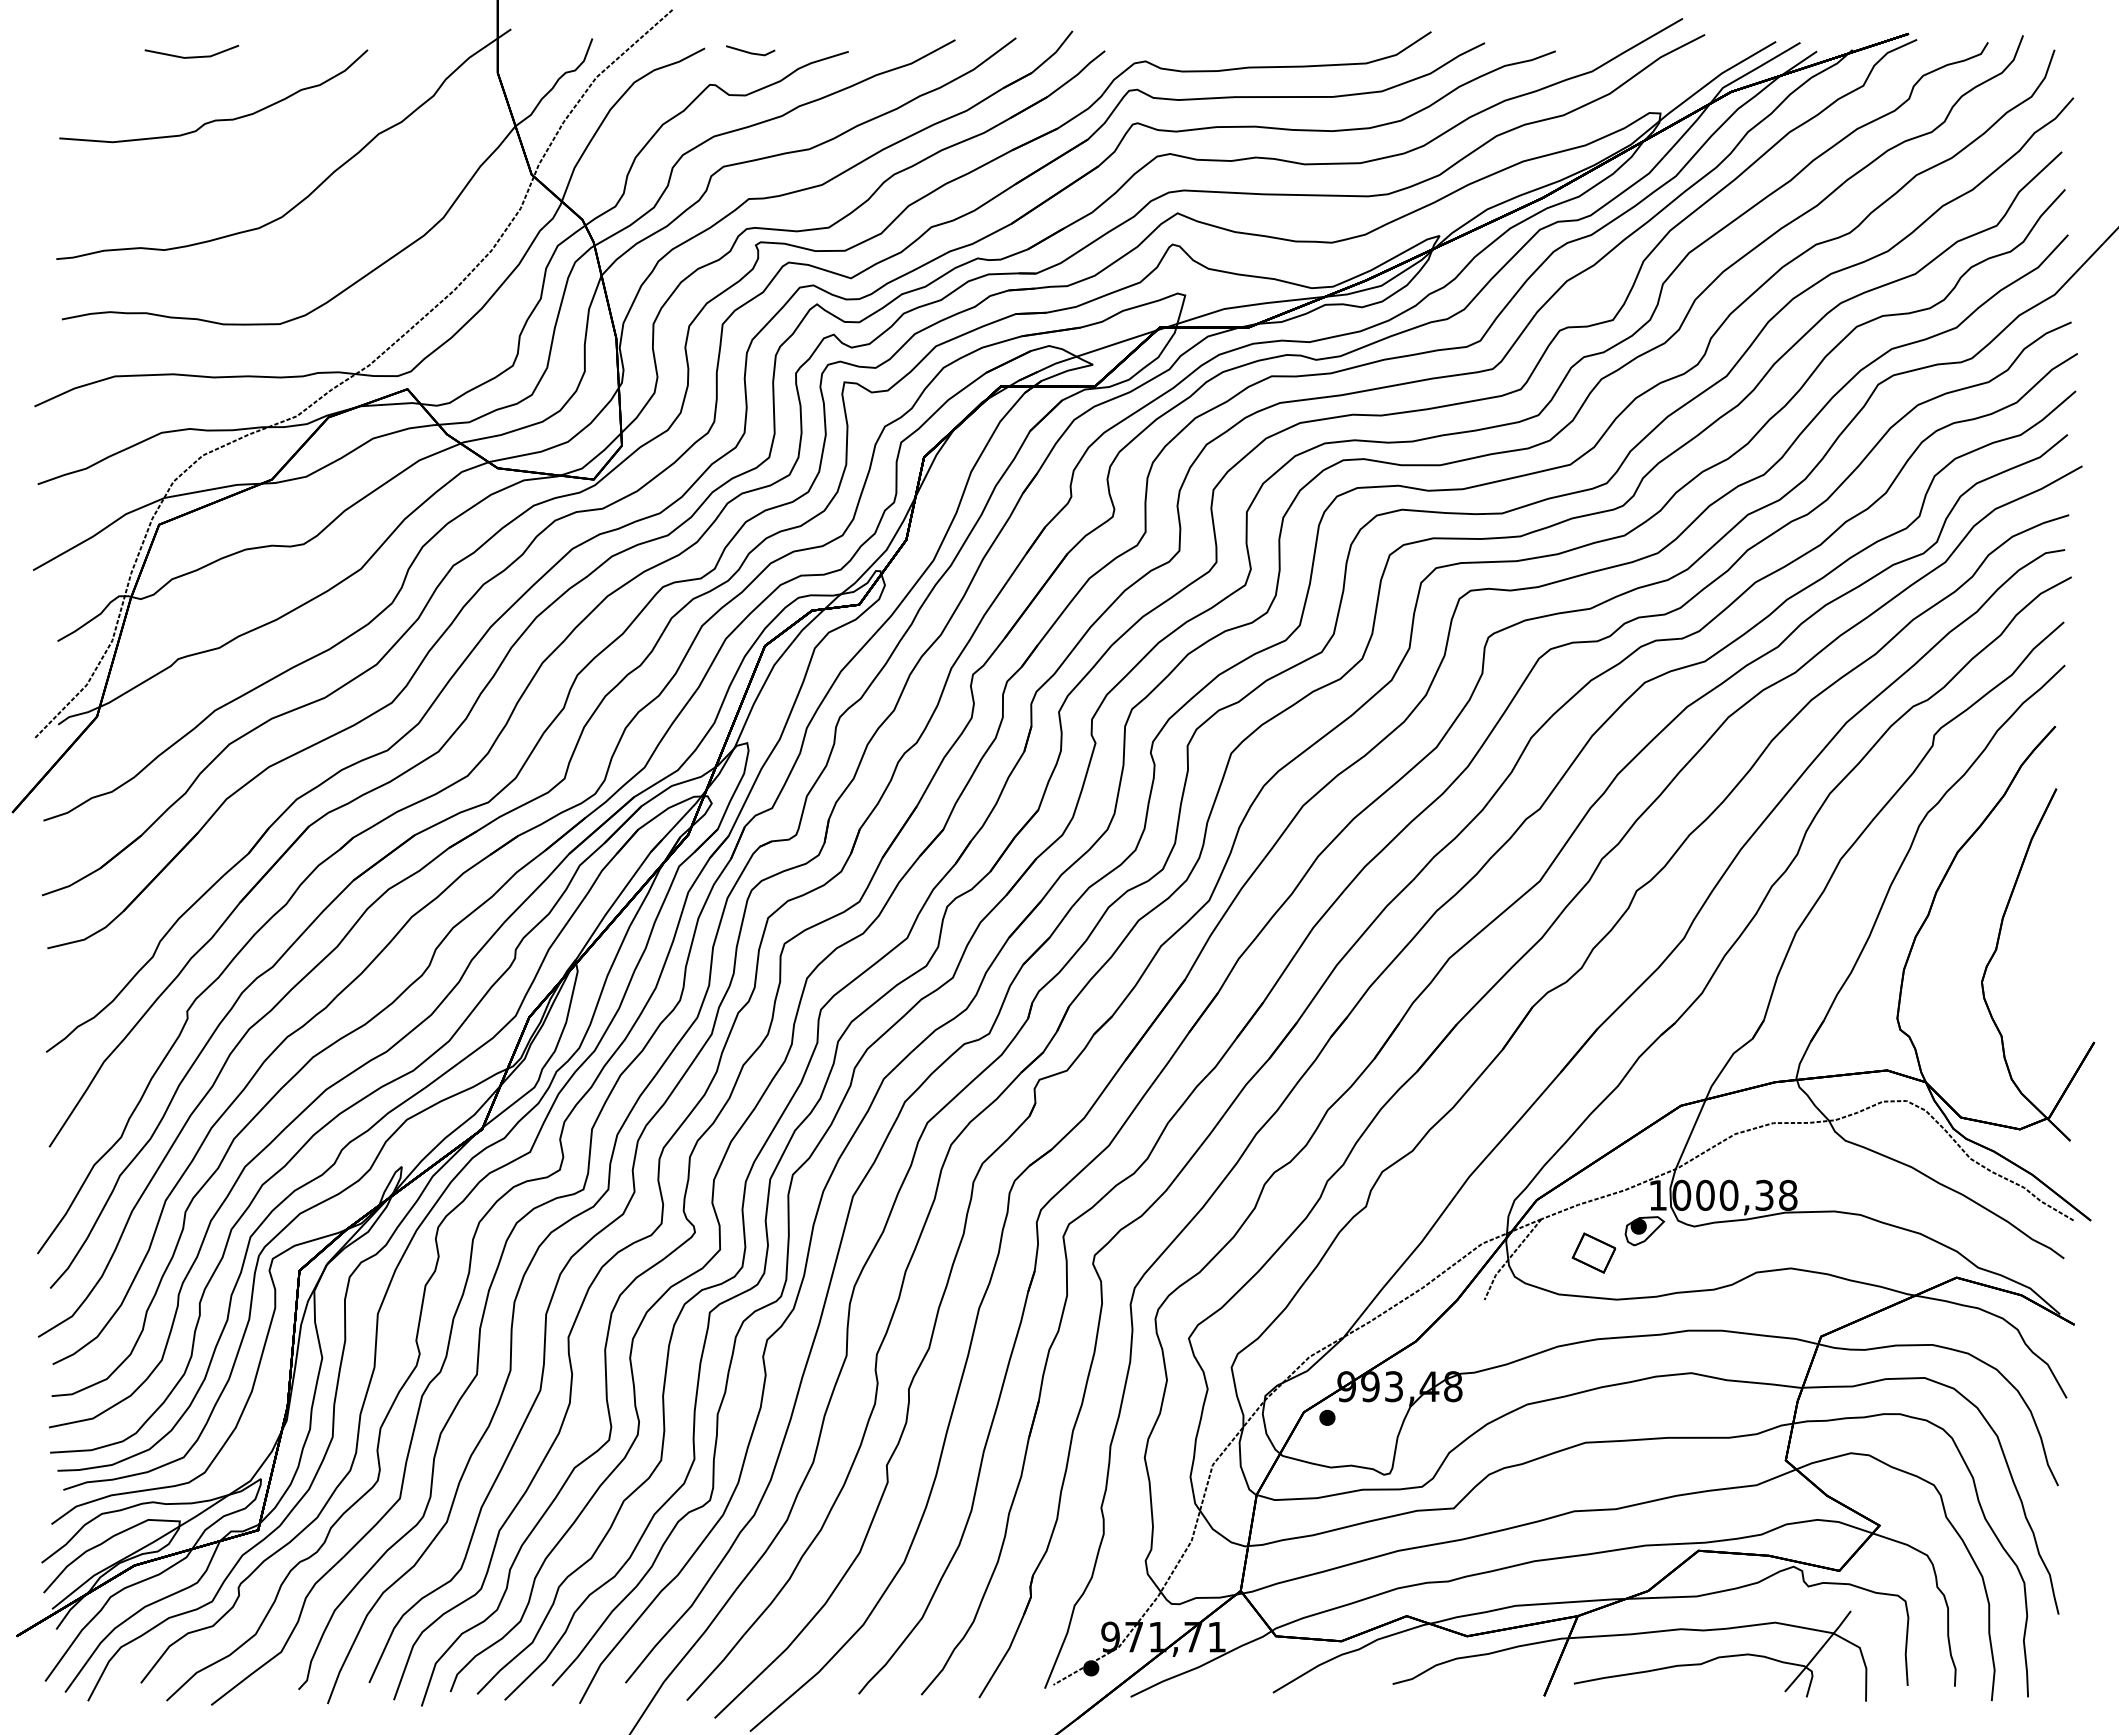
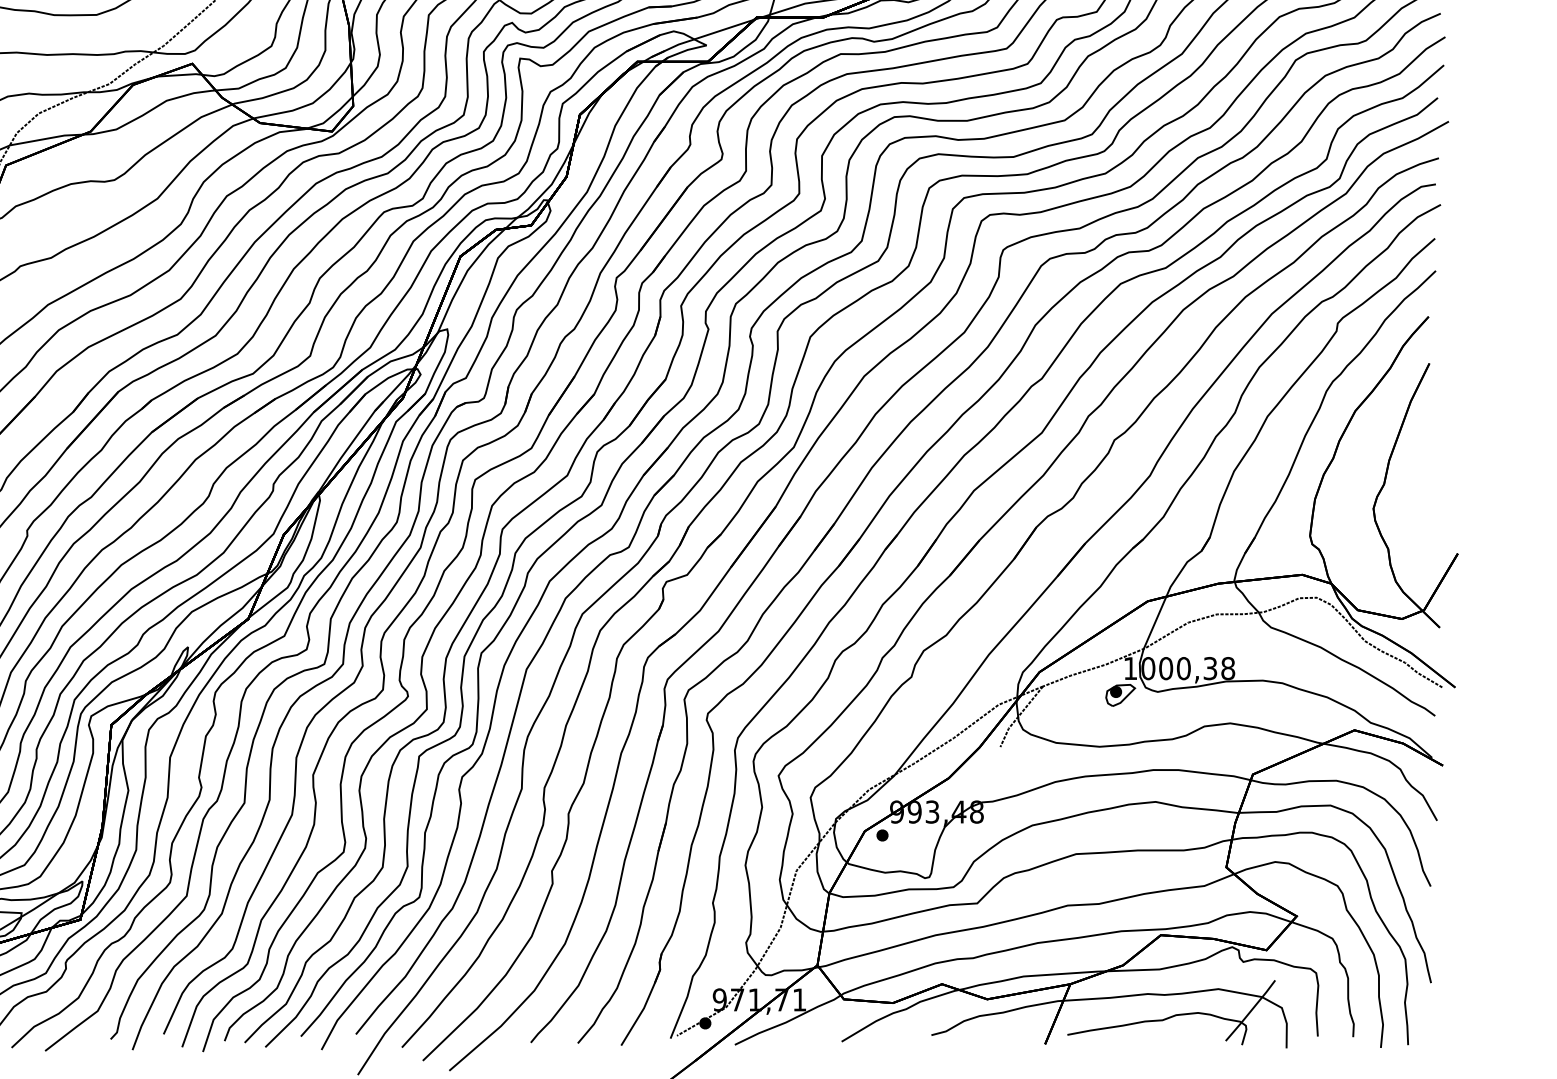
part: (1593, 1252) -> (1082, 711), removed

